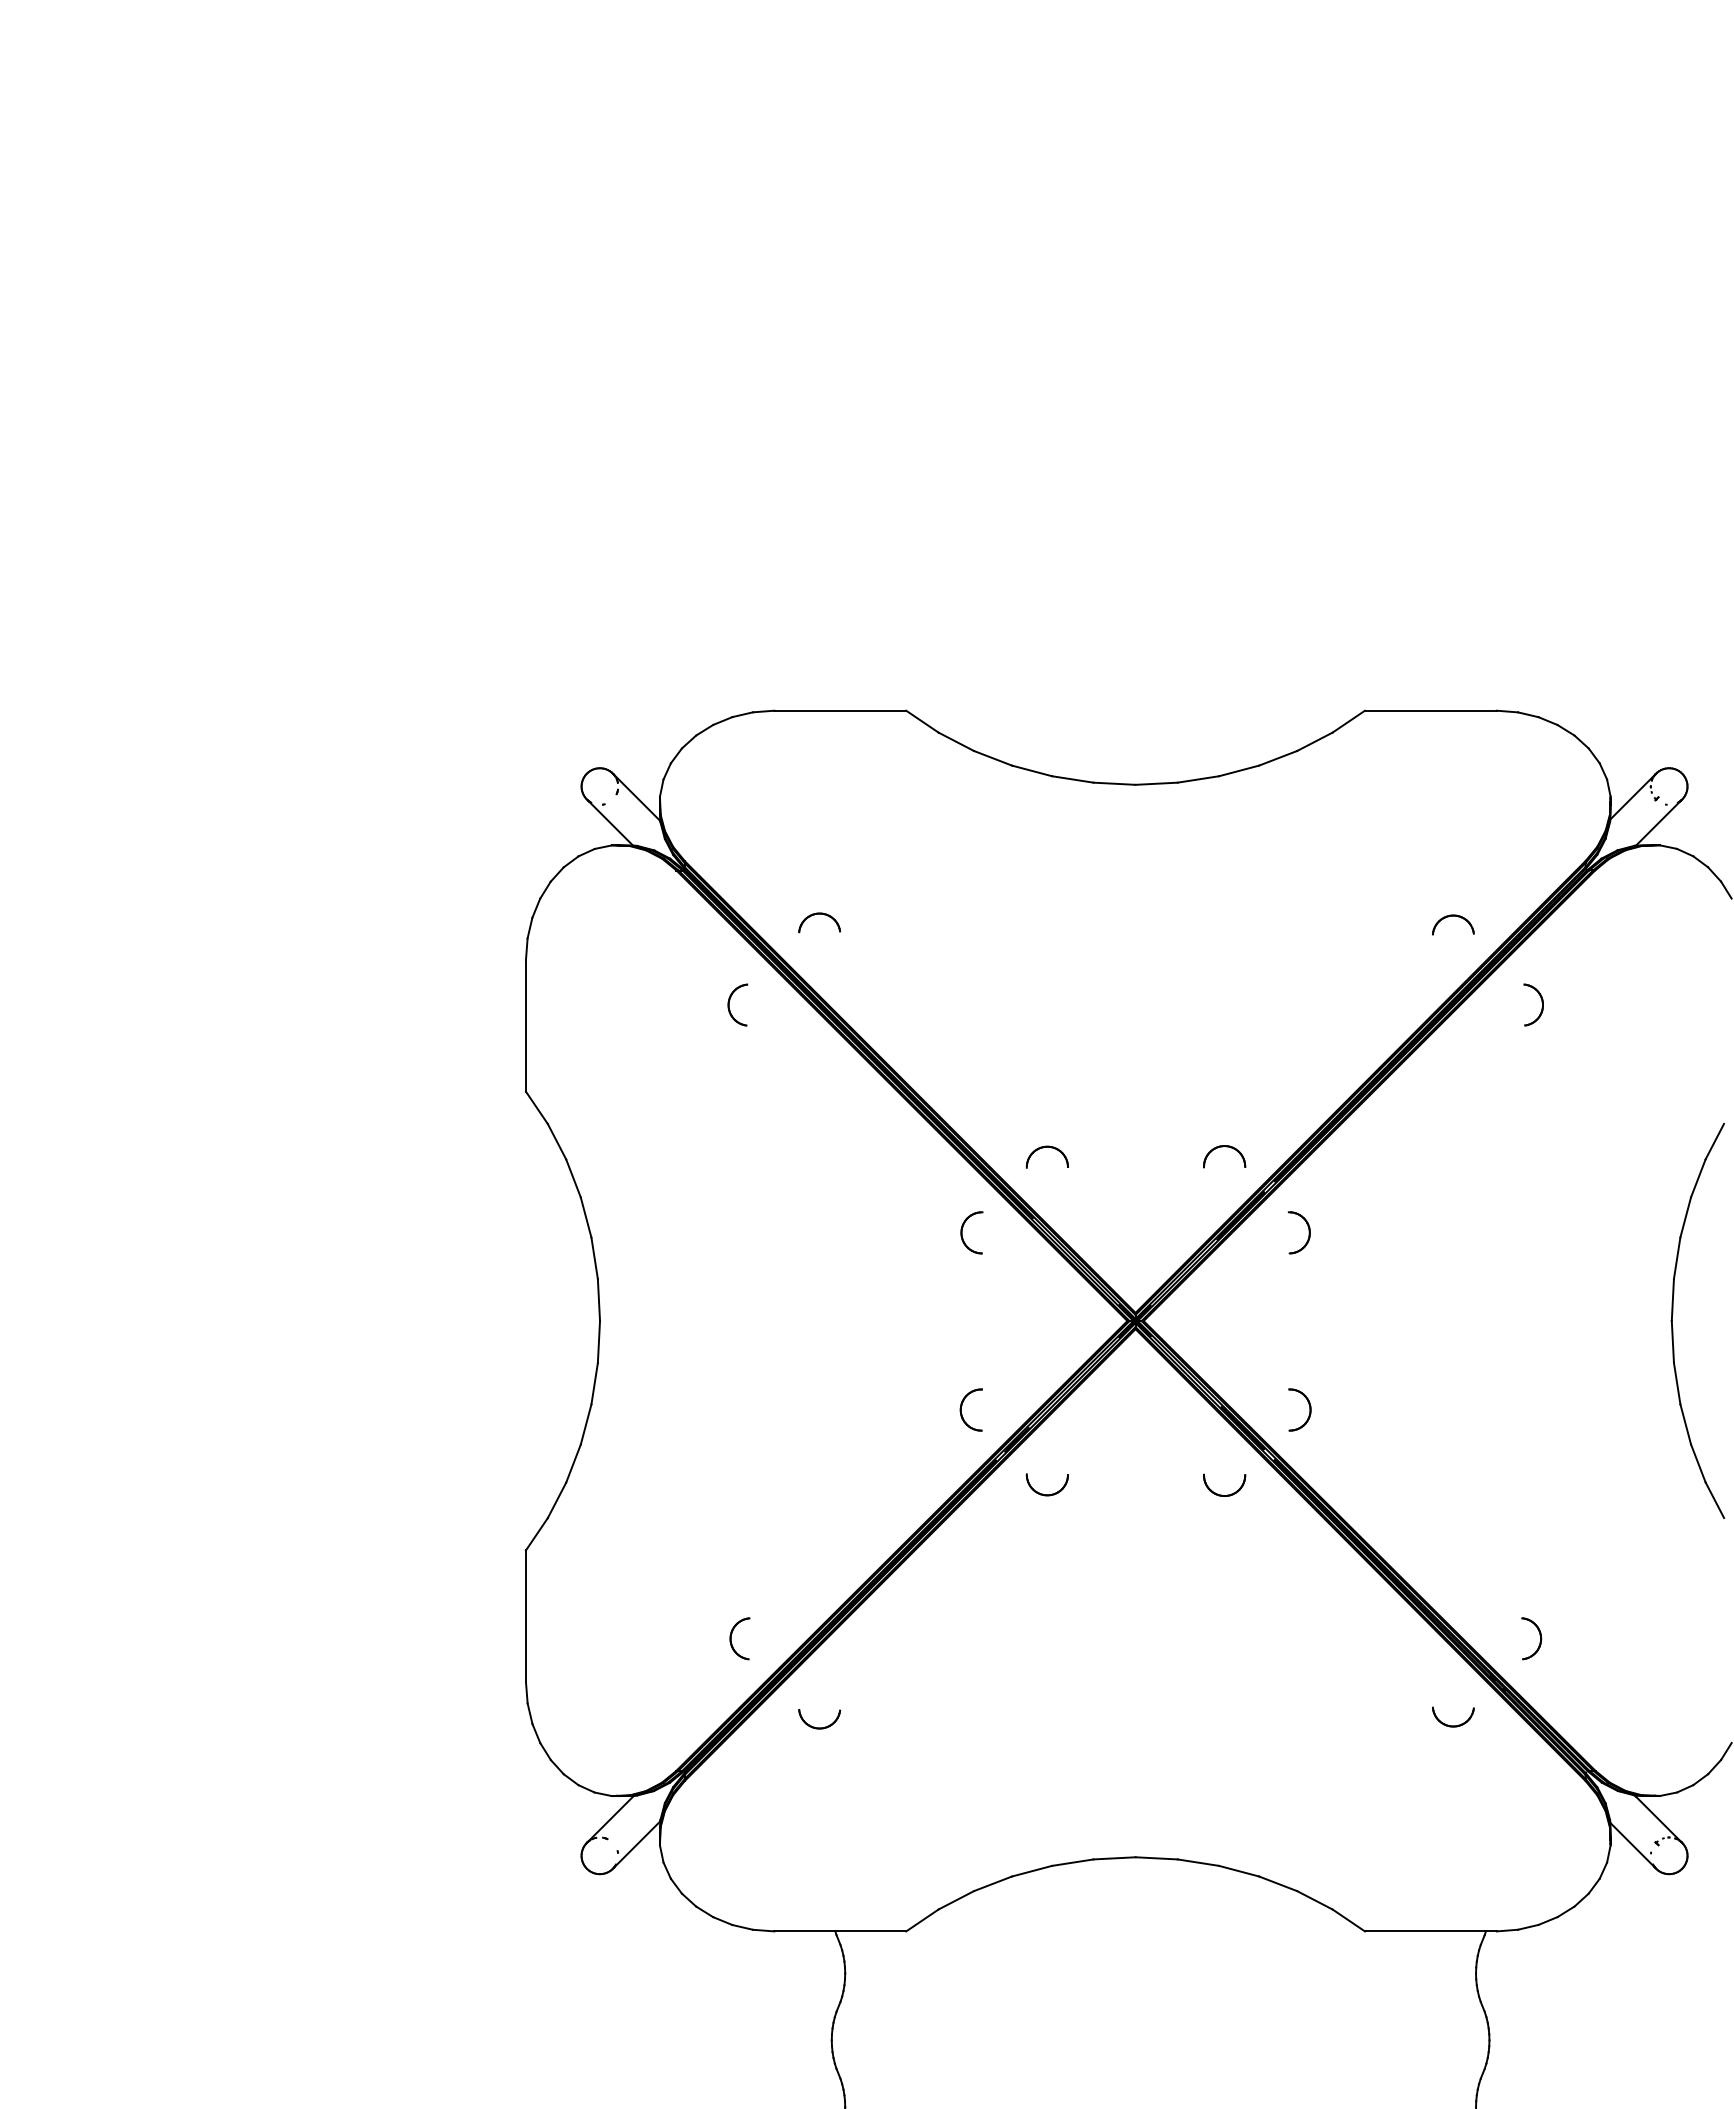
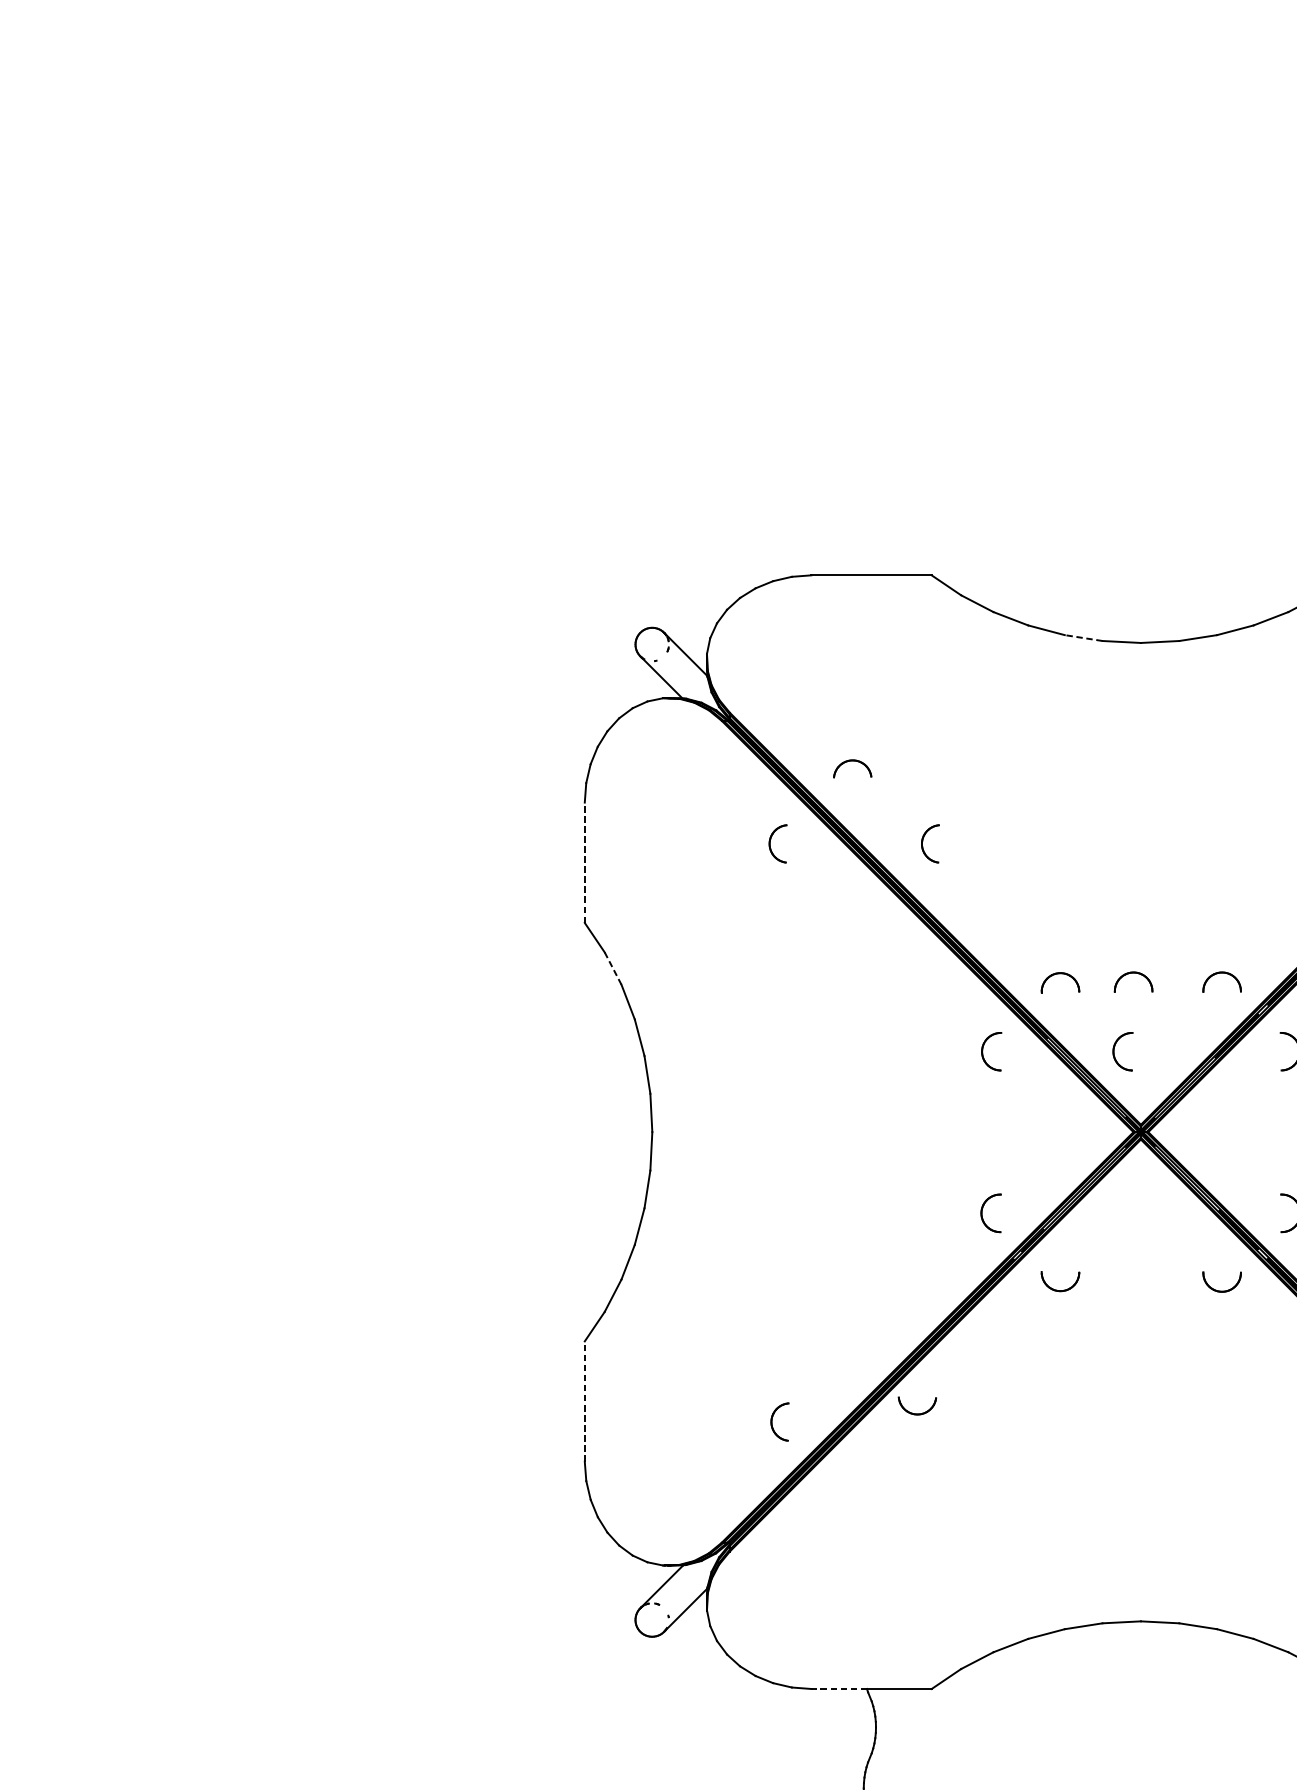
line: (1072, 779) -> (1083, 638), solid -> dashed
part: (896, 1004) -> (922, 843), added
line: (525, 1025) -> (584, 862), solid -> dashed
line: (557, 1141) -> (613, 968), solid -> dashed
part: (1125, 1147) -> (1131, 973), added
part: (1106, 1232) -> (1114, 1051), added
line: (525, 1616) -> (584, 1401), solid -> dashed
part: (819, 1727) -> (917, 1413), moved
line: (804, 1931) -> (838, 1689), solid -> dashed

